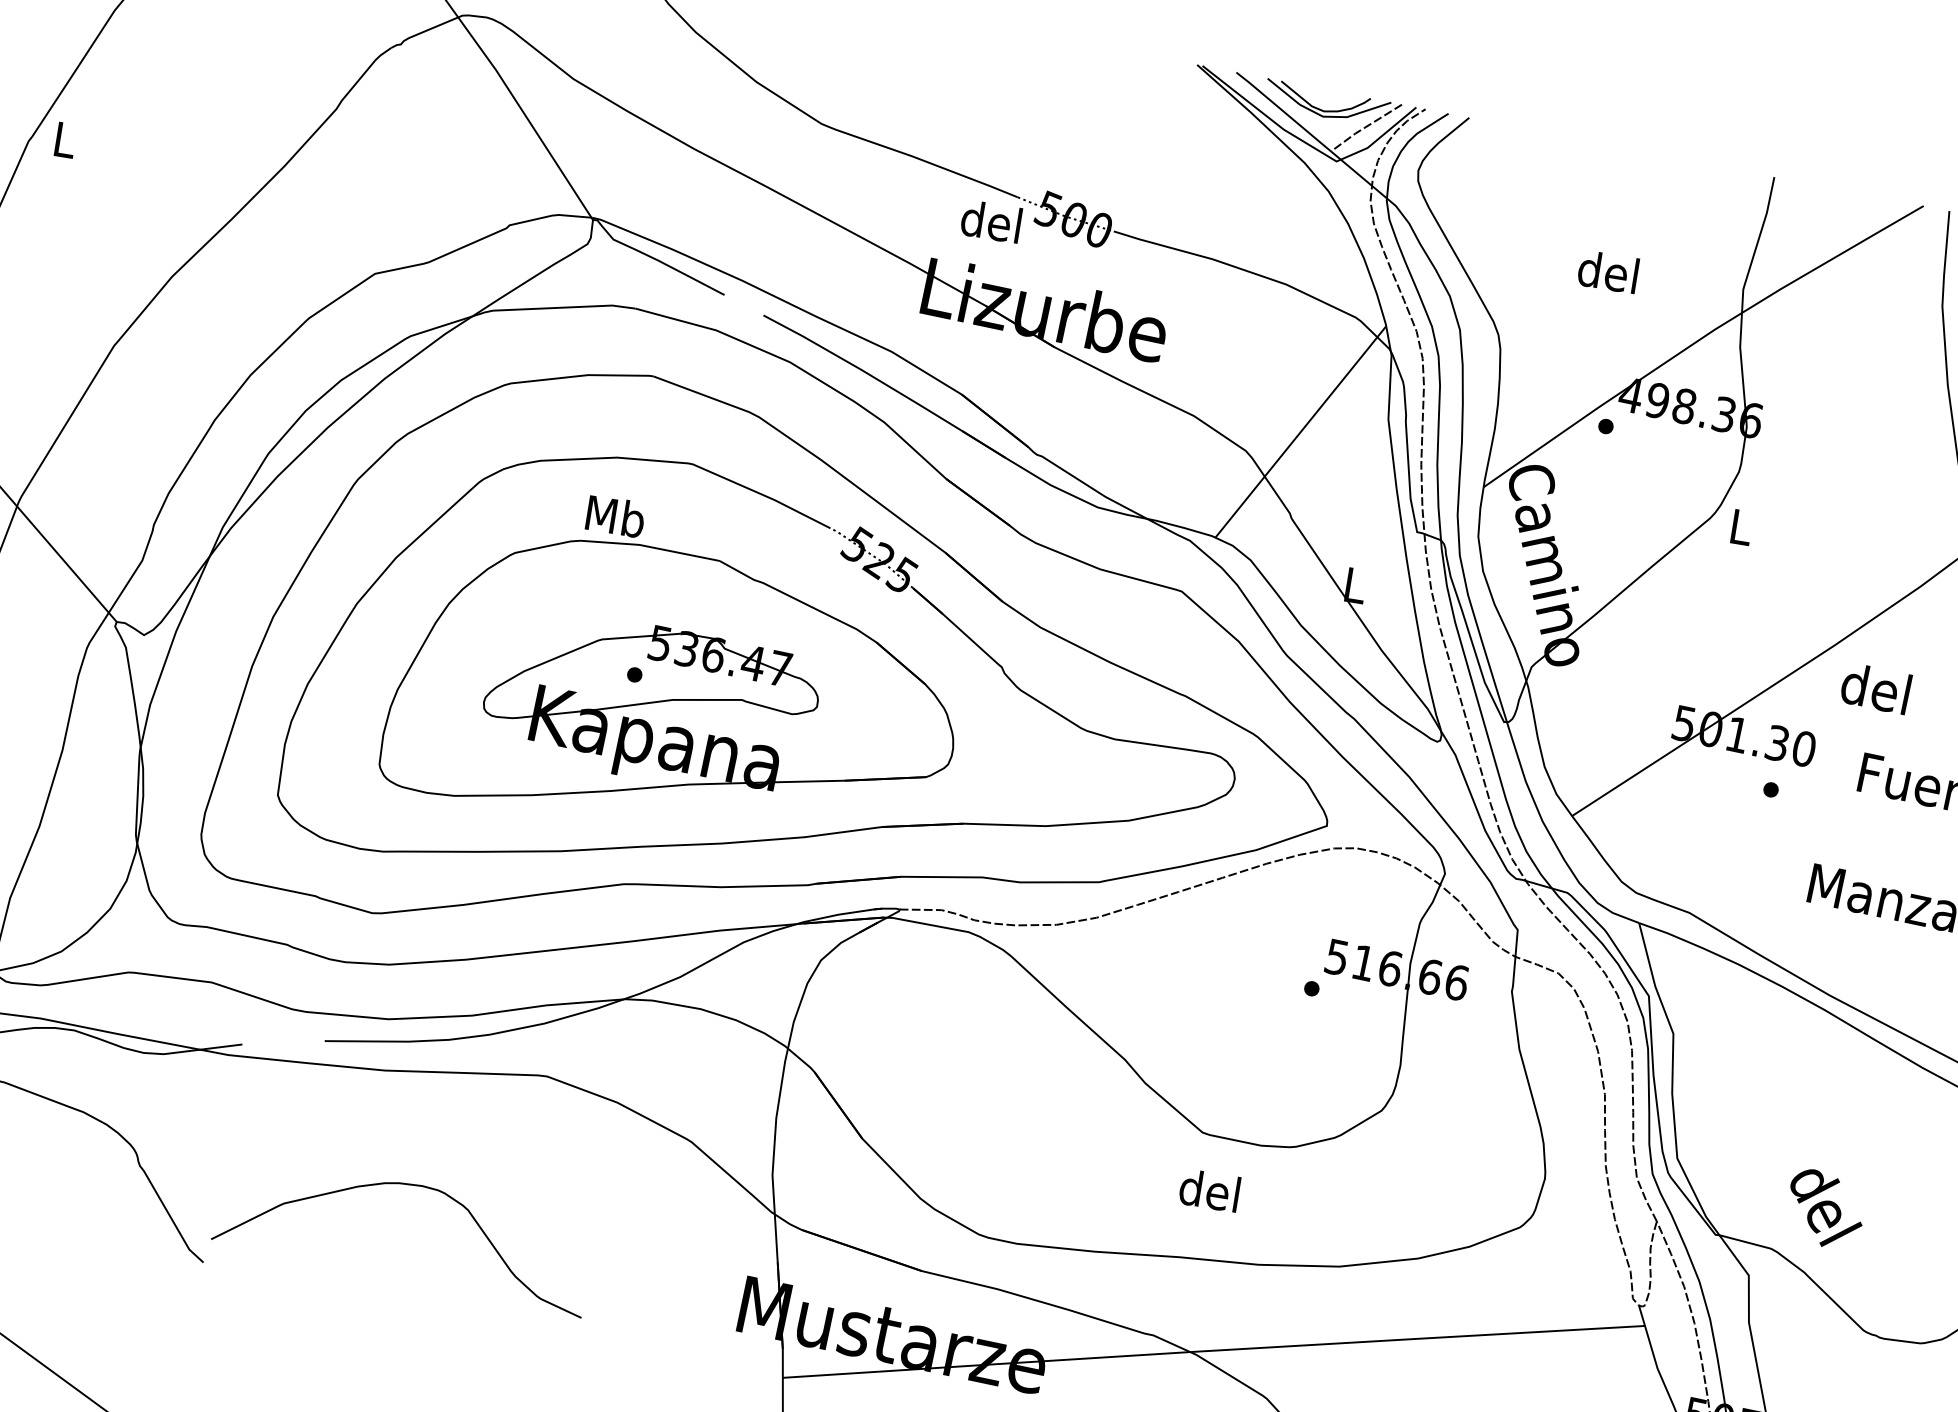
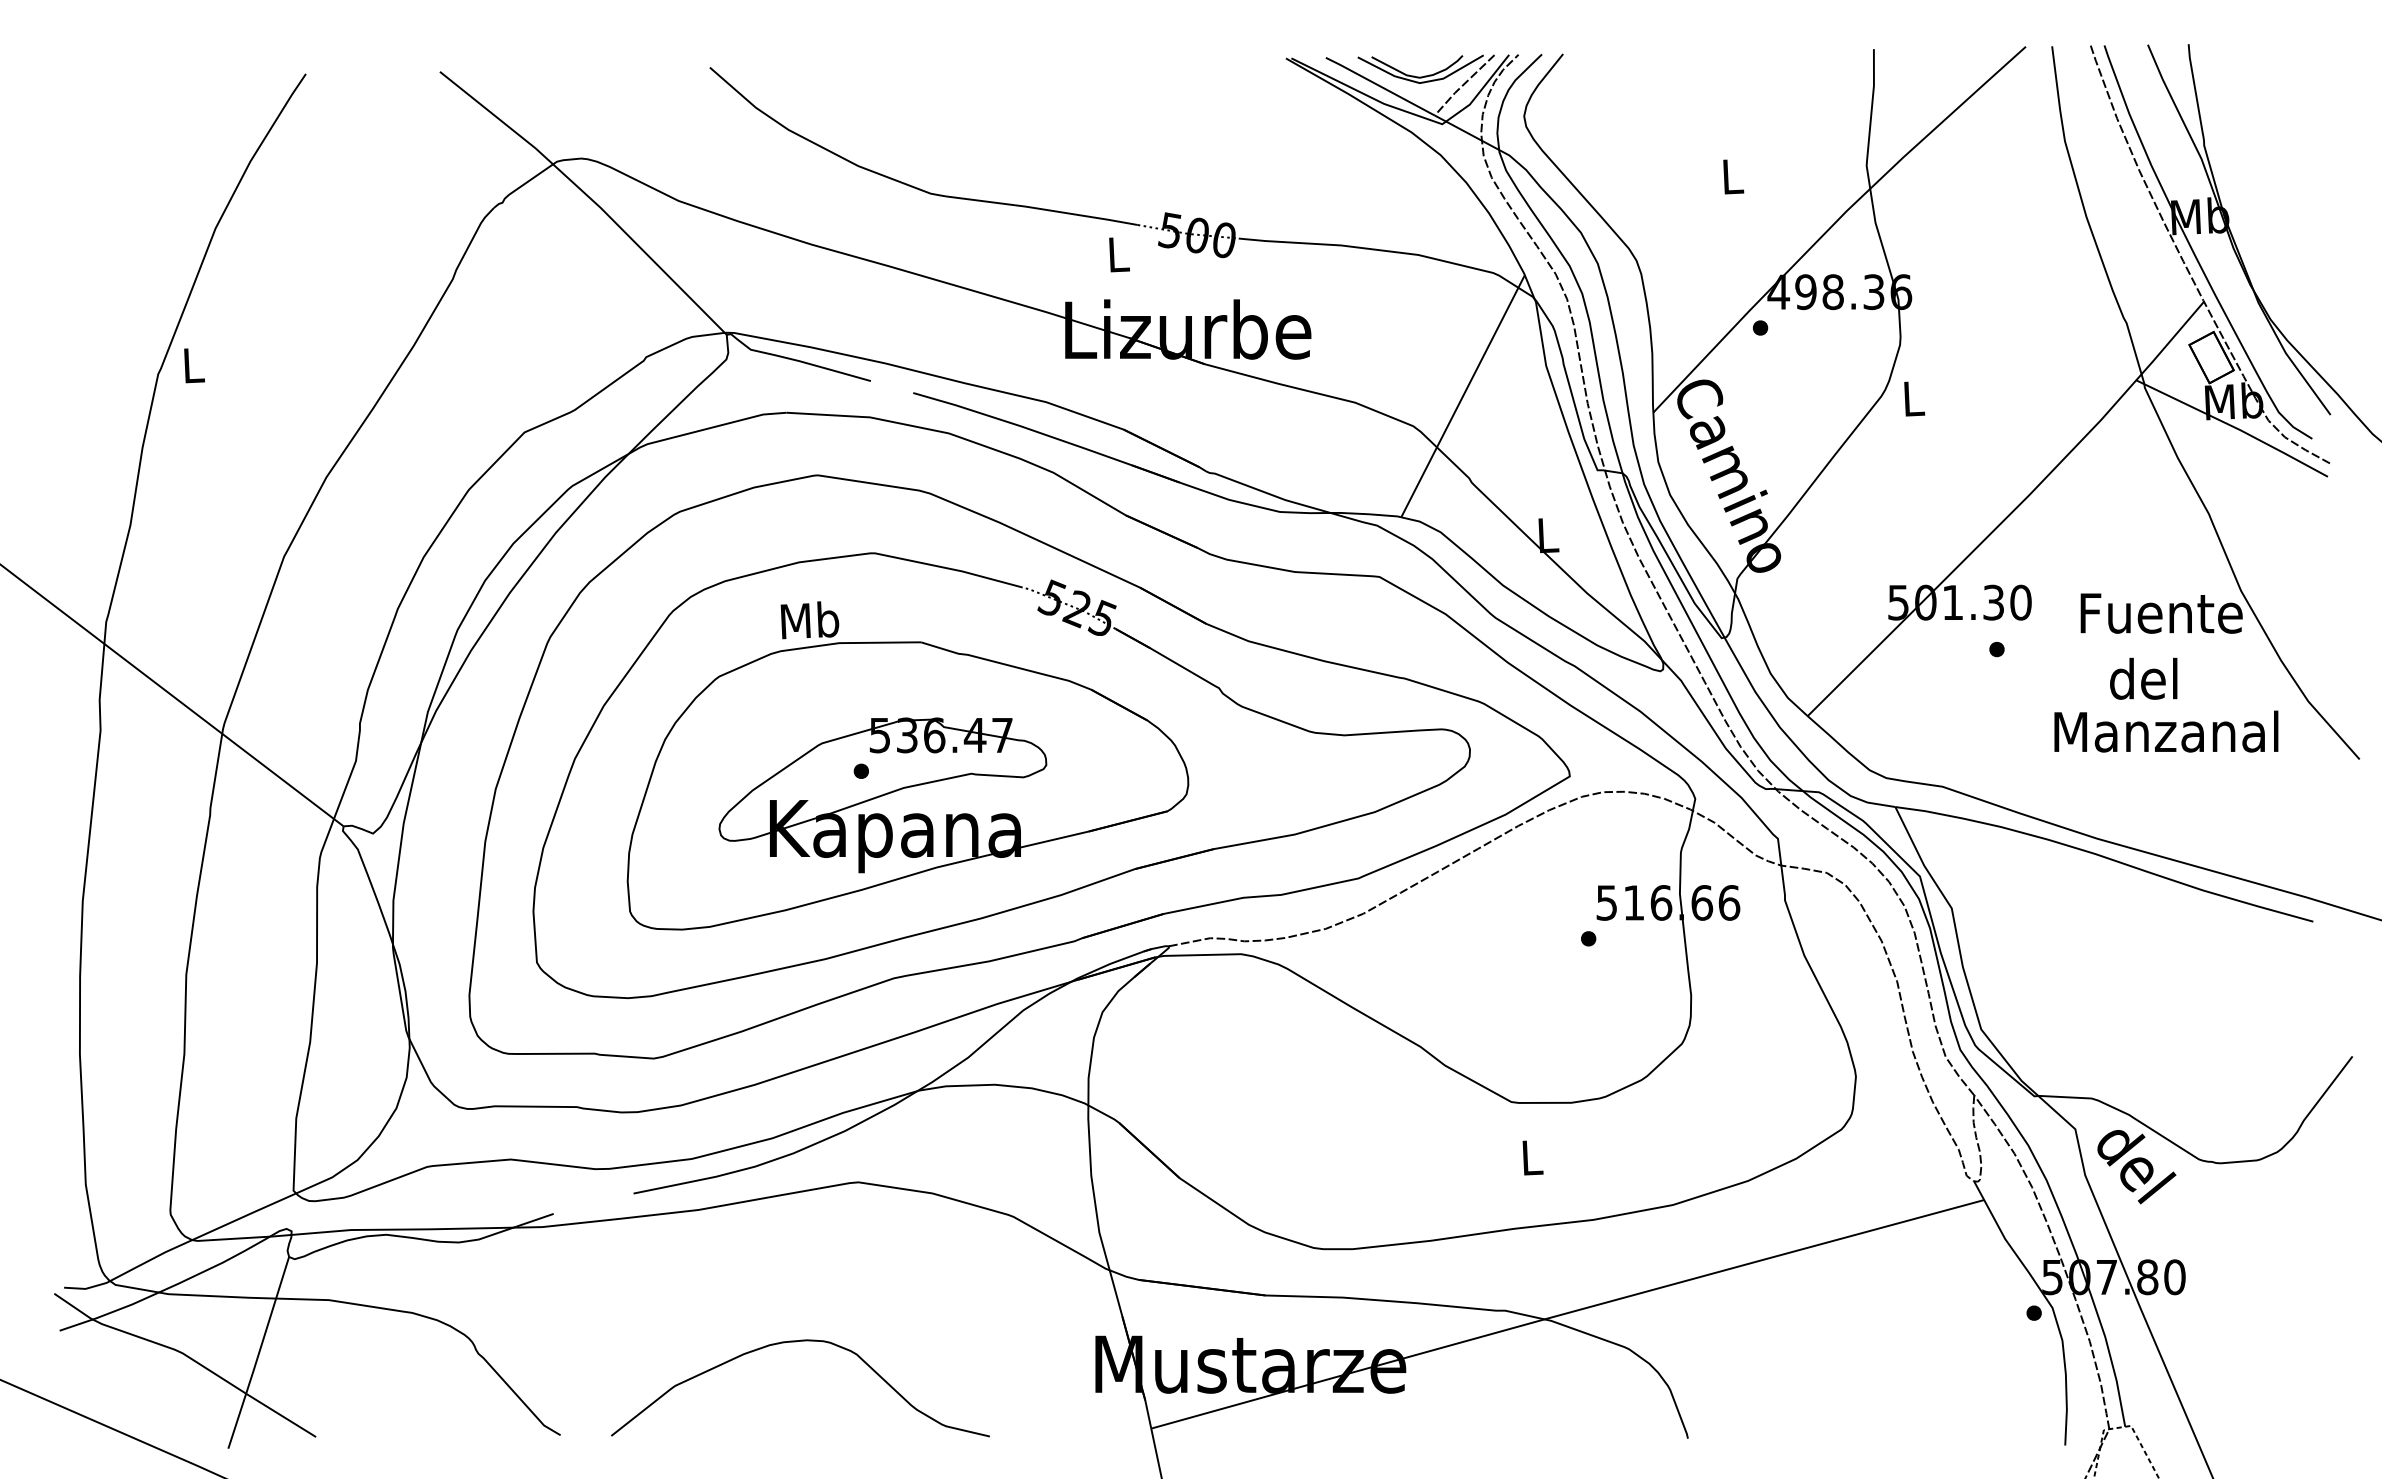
text: (991, 220) -> (1116, 253), del -> L
text: (1609, 271) -> (1731, 175), del -> L
text: (1875, 688) -> (2143, 678), moved
curve: (411, 1186) -> (796, 1342), moved
text: (1210, 1189) -> (1530, 1156), del -> L
text: (1825, 1210) -> (2136, 1167), moved

